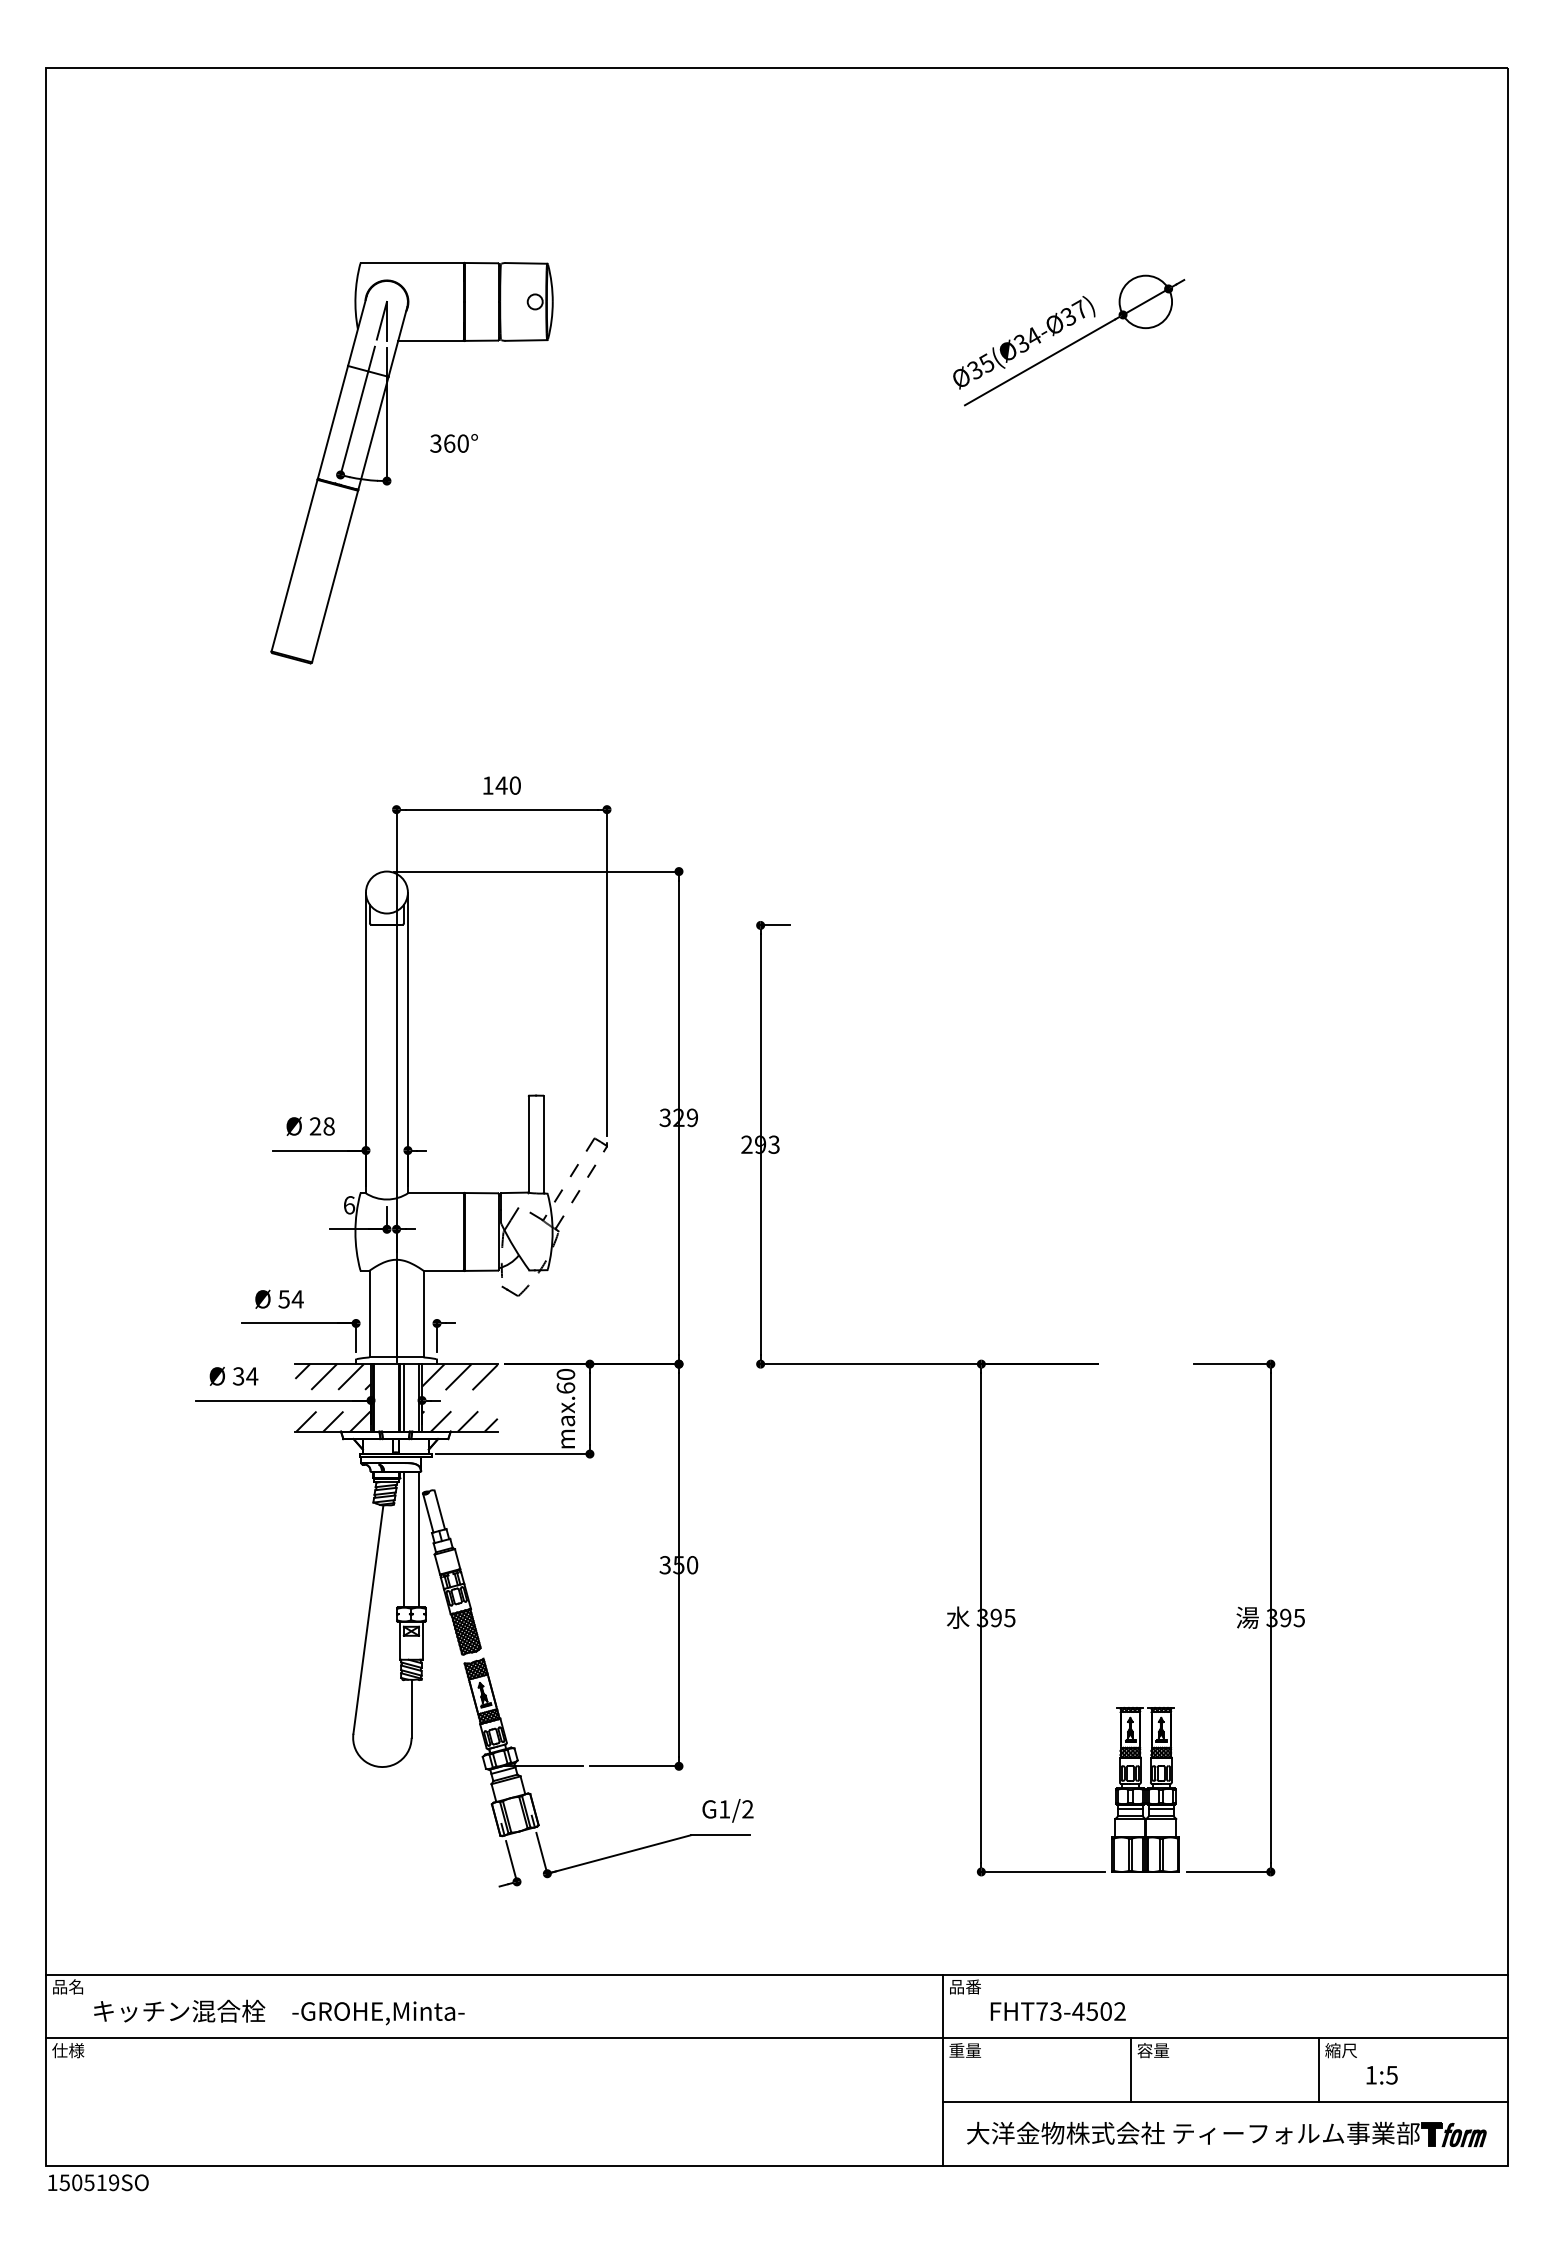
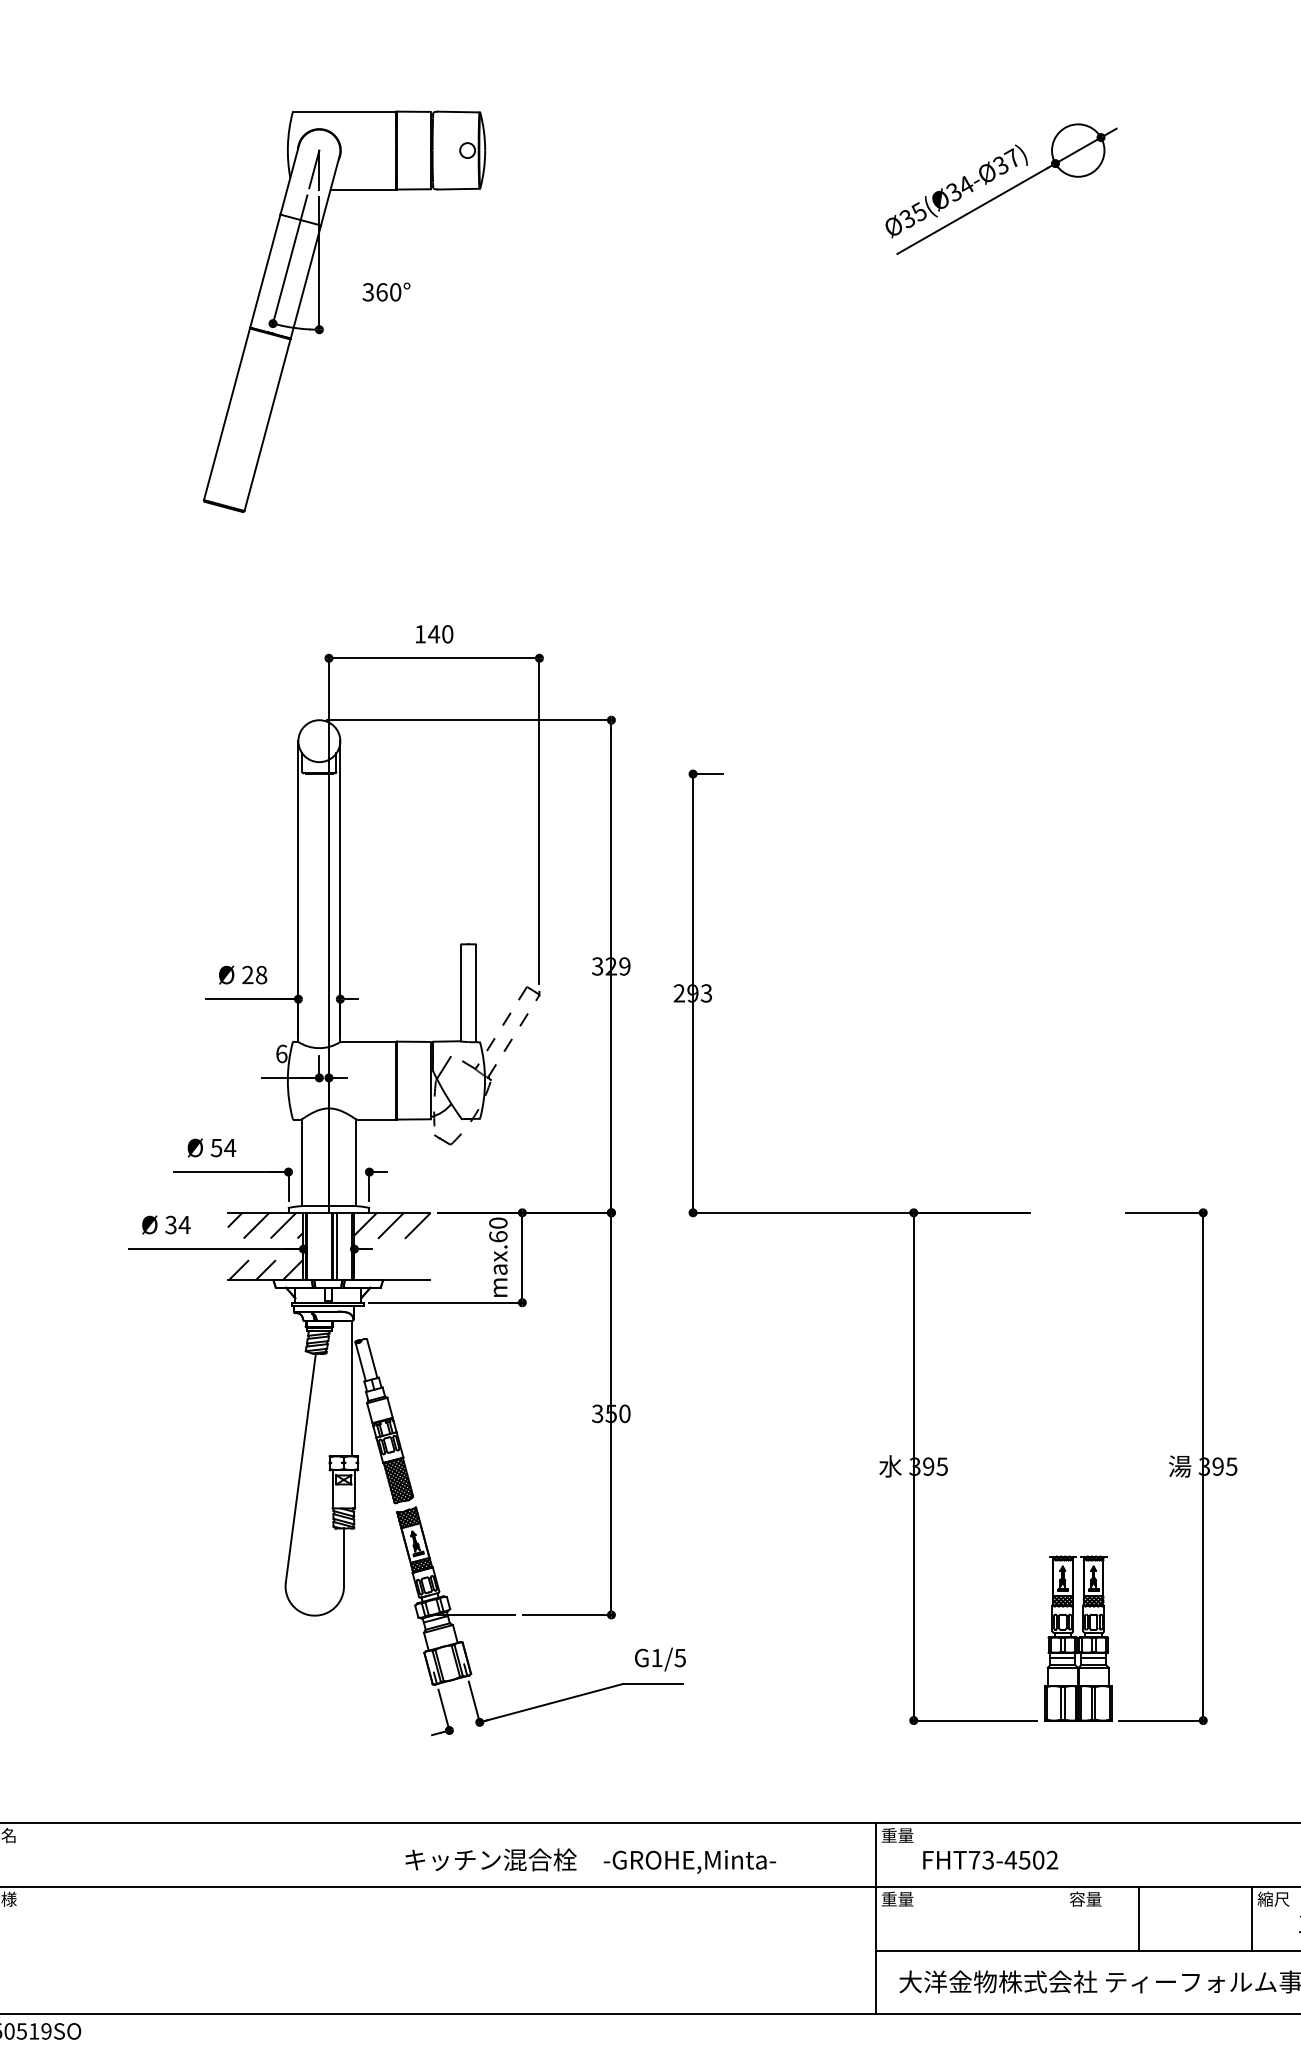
hatch: (459, 1421) -> (391, 1270), removed
line: (404, 1539) -> (336, 1388), removed
text: (747, 1809) -> (679, 1658), G1/2 -> G1/5
text: (965, 1986) -> (897, 1835), 品番 -> 重量
text: (279, 2012) -> (590, 1861), moved
line: (1131, 2070) -> (1138, 1919), moved

